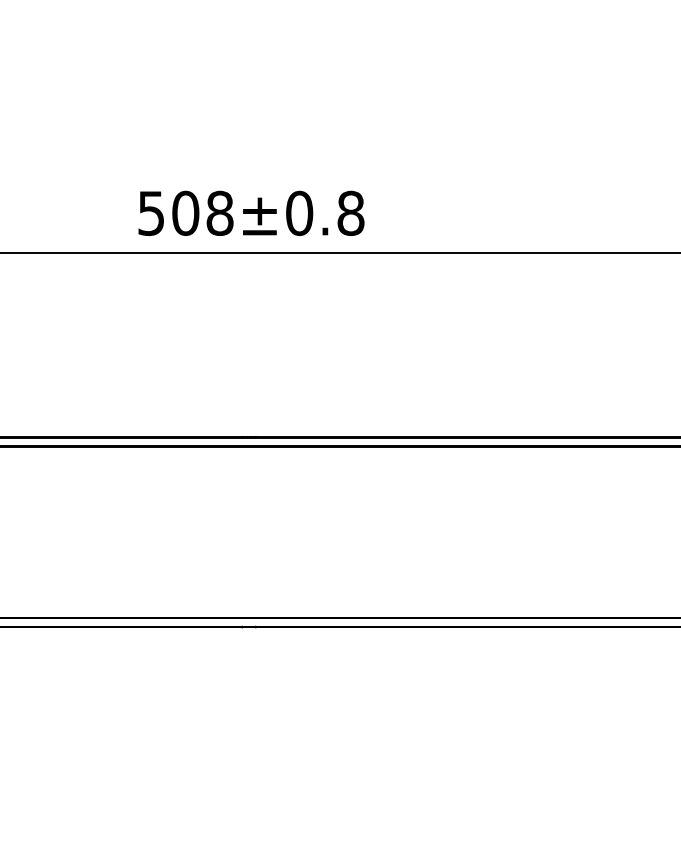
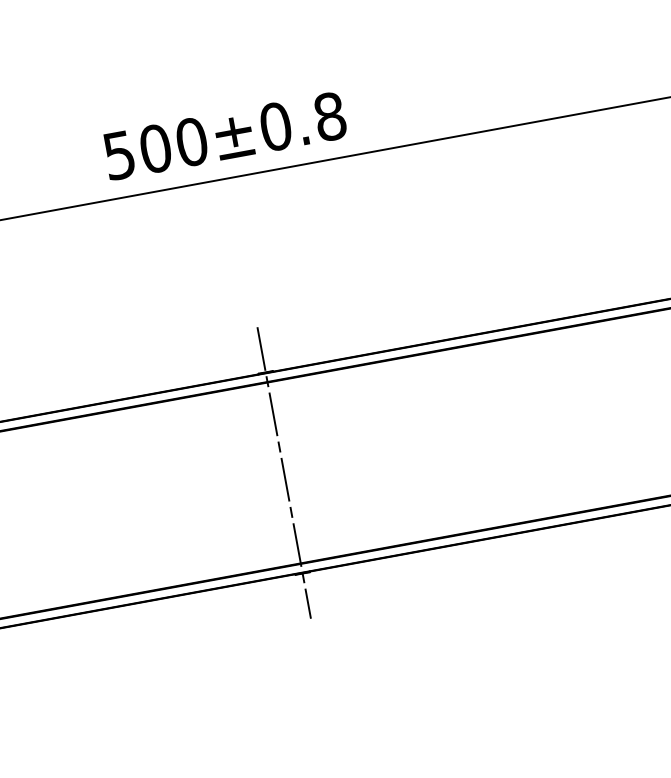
text: (219, 213) -> (191, 142), 508±0.8 -> 500±0.8
line: (249, 532) -> (284, 473), added

